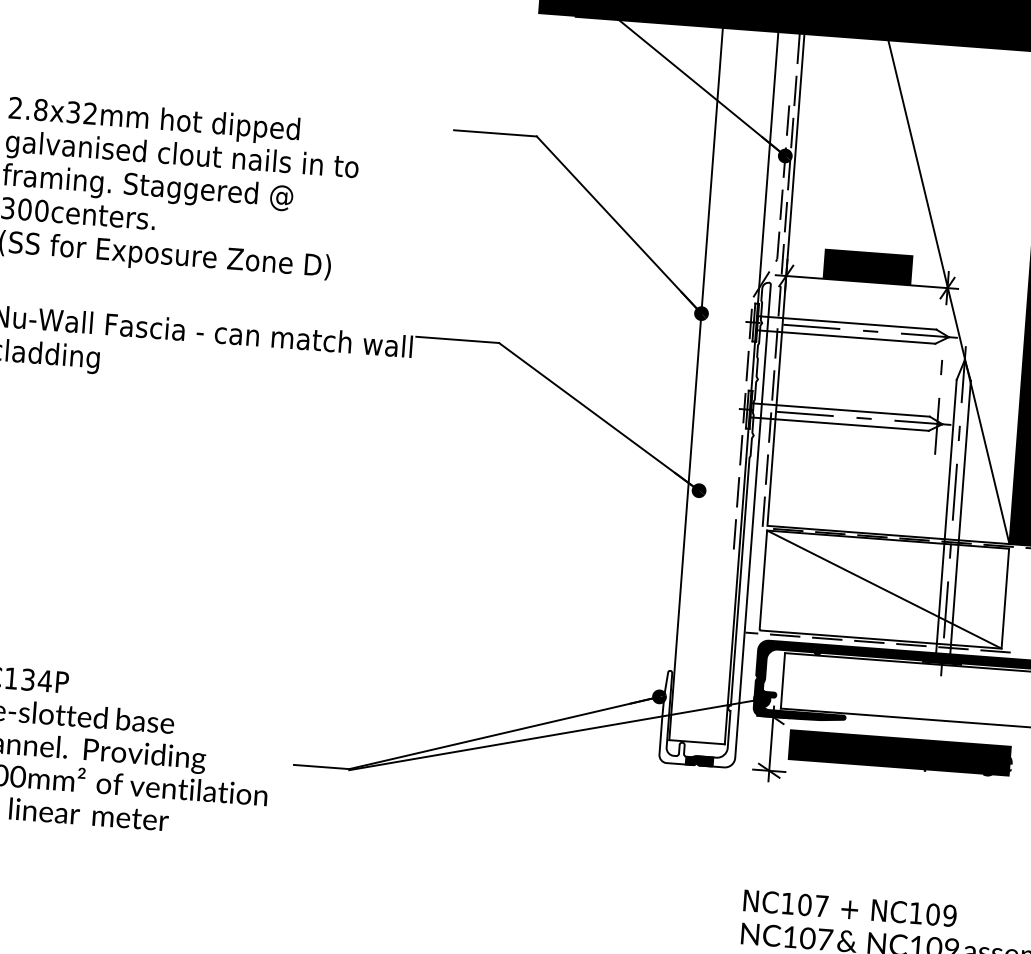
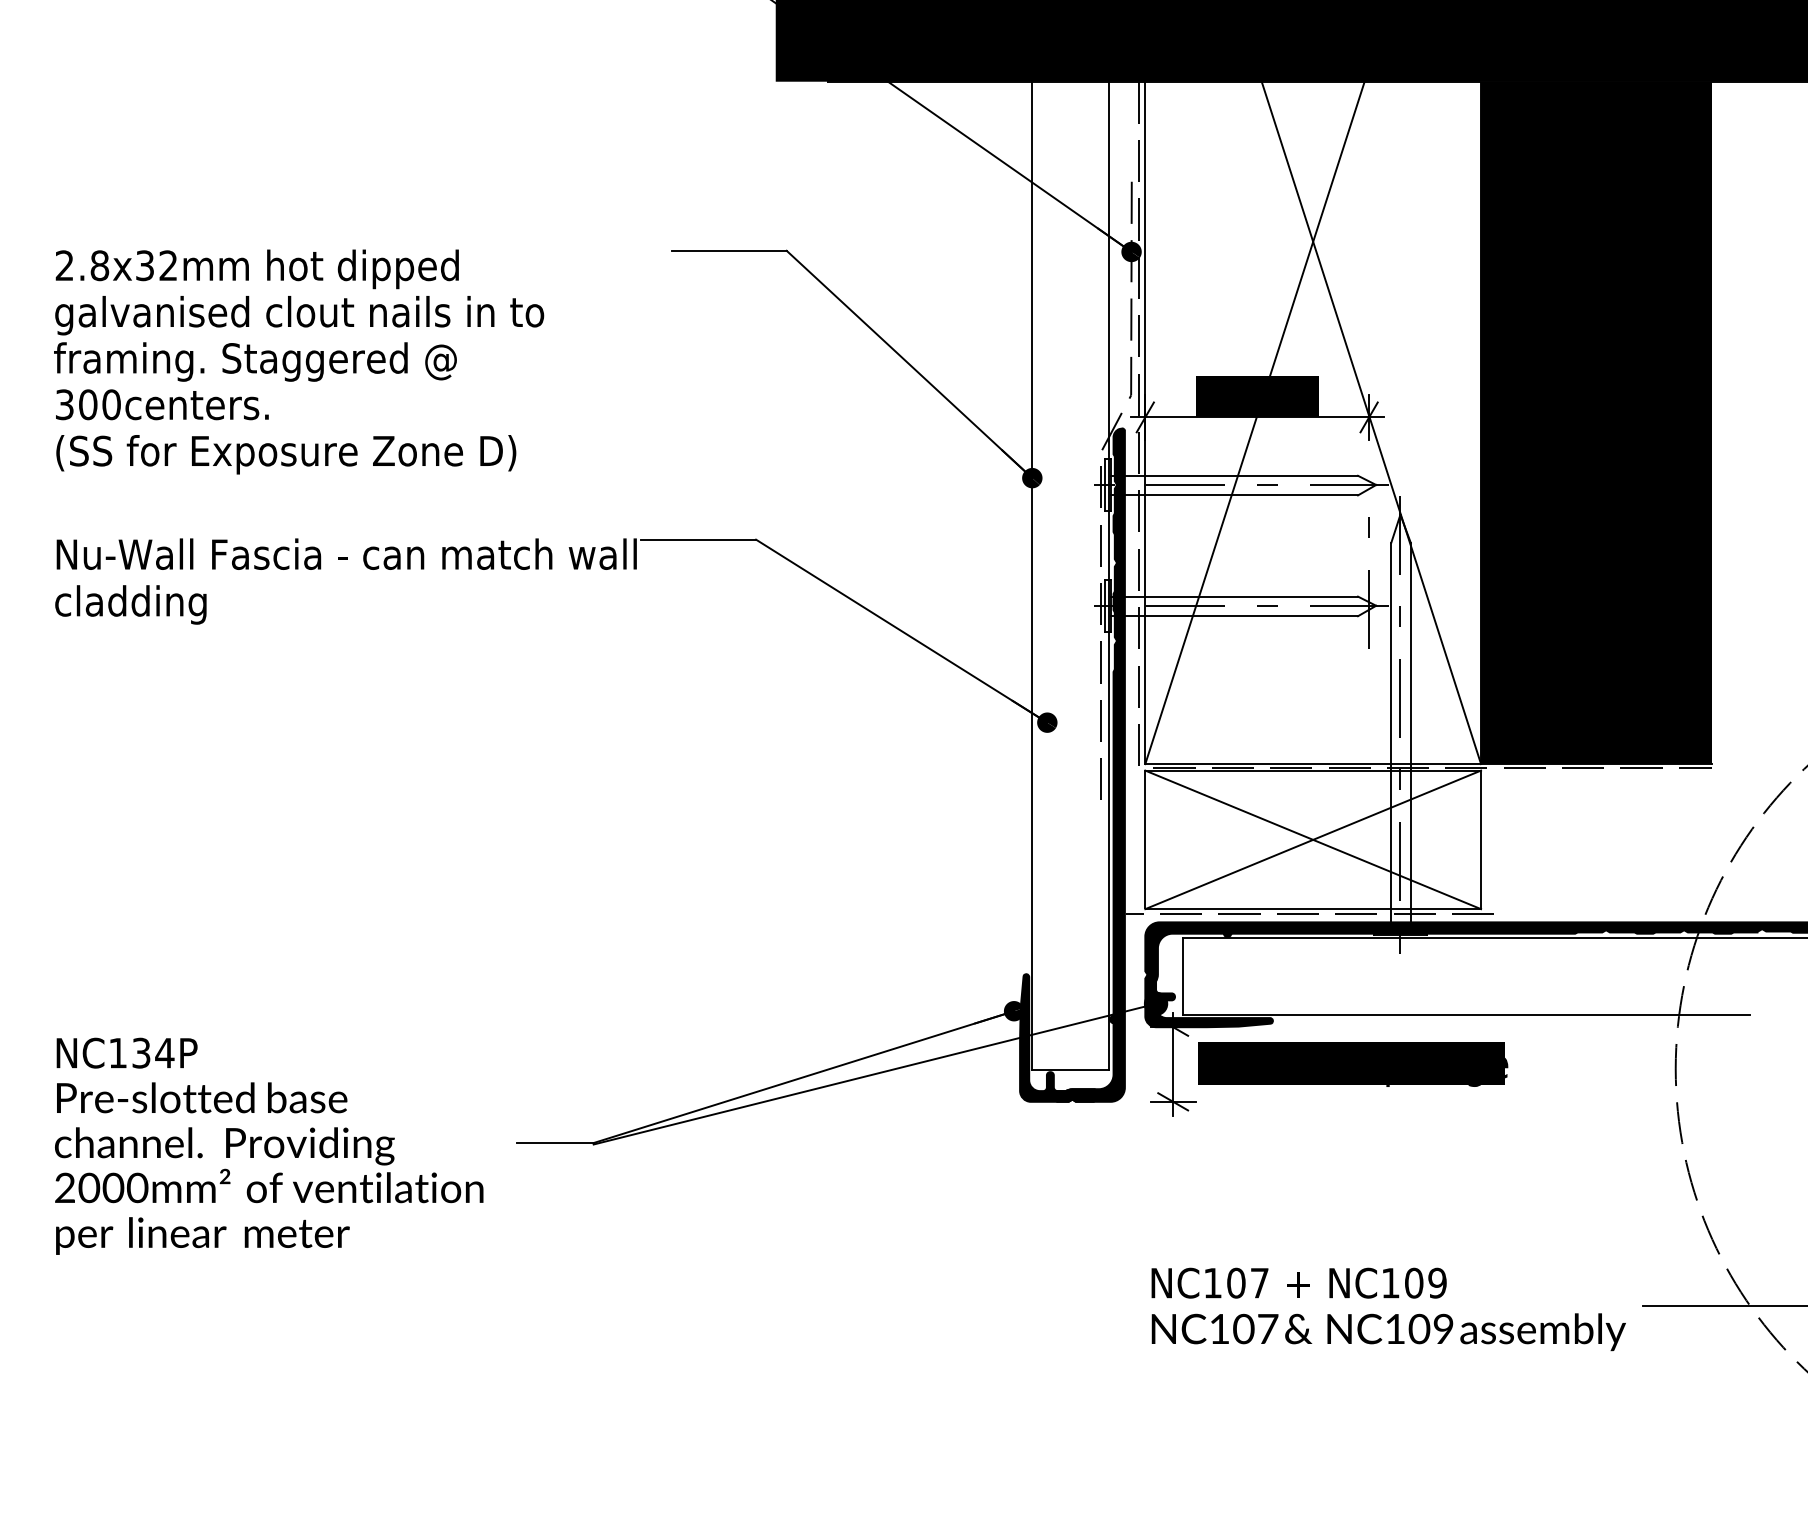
line: (864, 285) -> (1254, 422), added
fill: (714, 522) -> (1072, 764), added
line: (884, 589) -> (1313, 839), added

